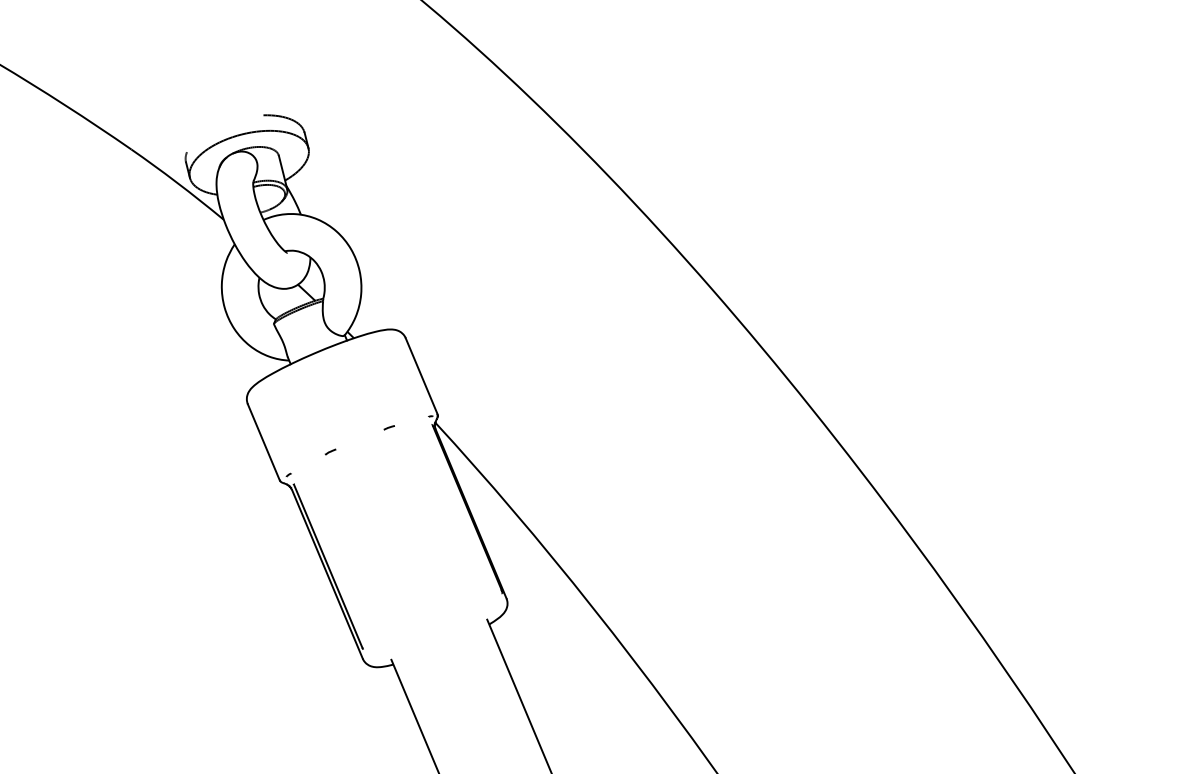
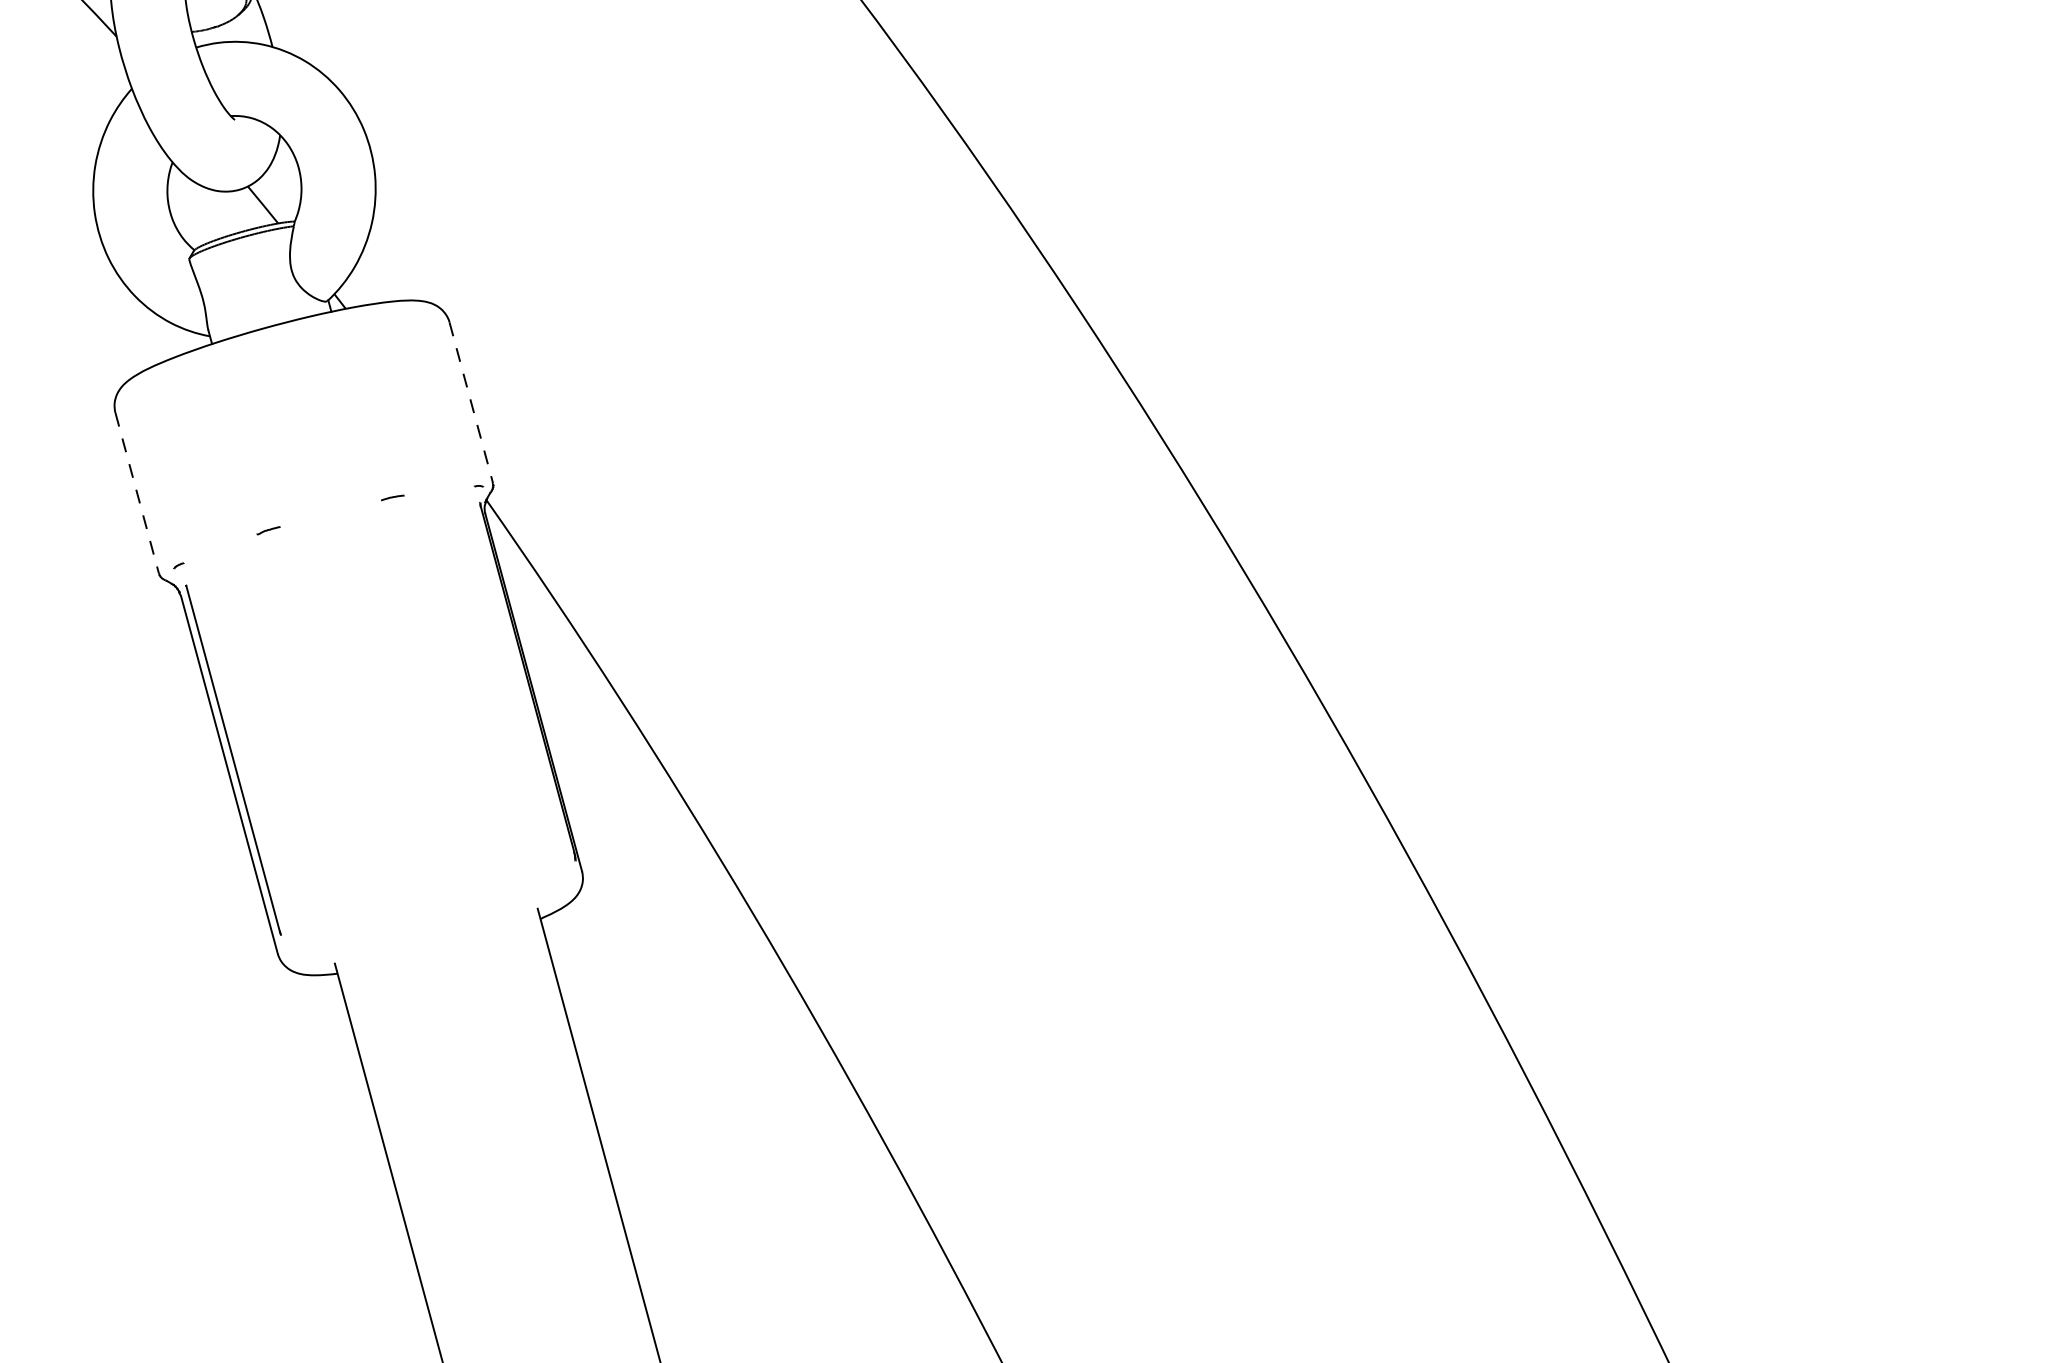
line: (421, 376) -> (470, 403), solid -> dashed
line: (263, 442) -> (136, 493), solid -> dashed

